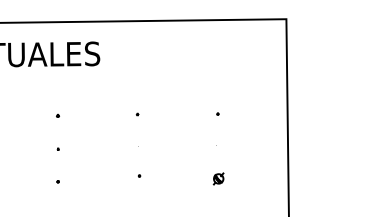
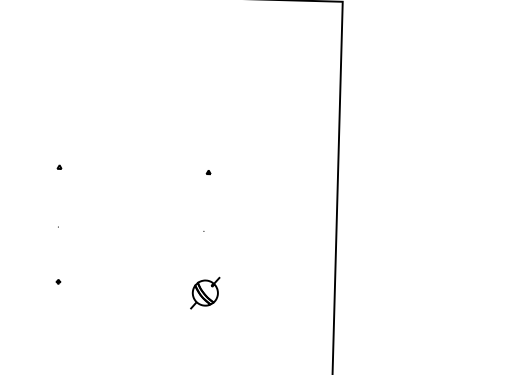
part: (218, 178) -> (204, 292), size x1.43

